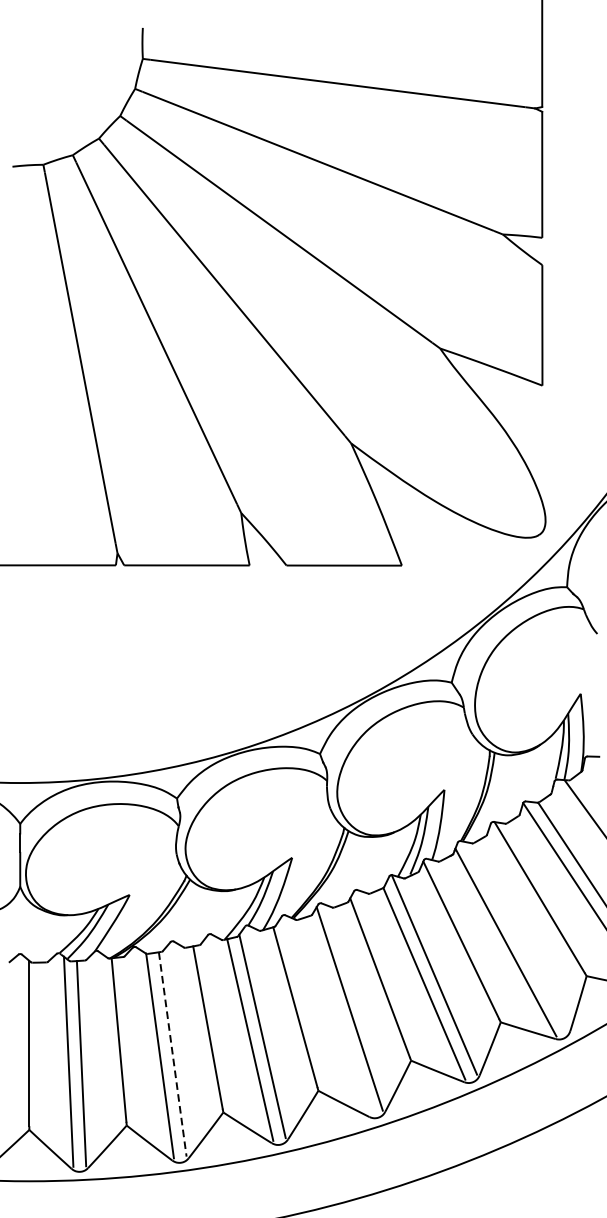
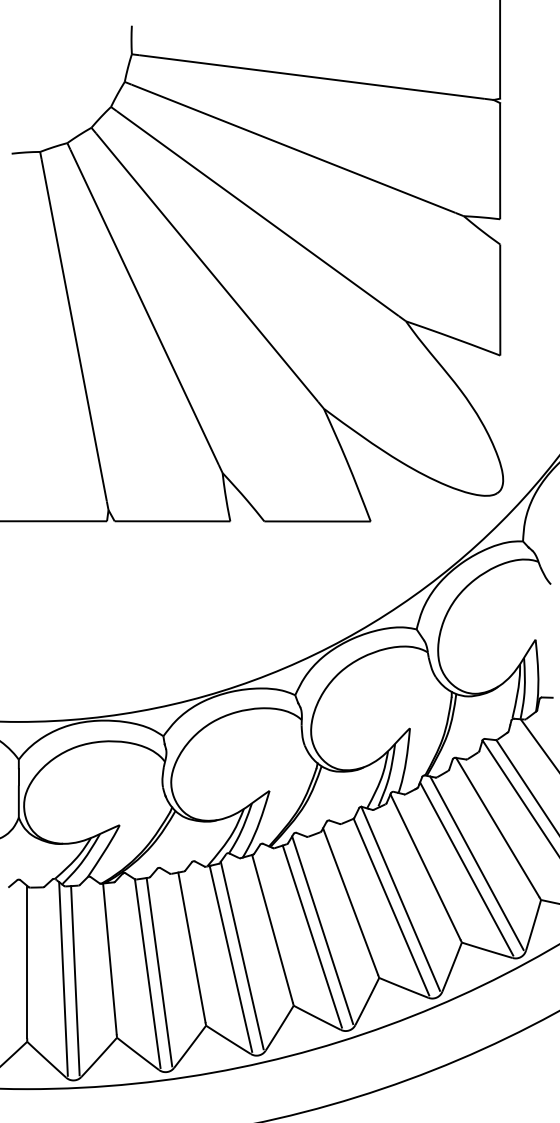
line: (516, 936) -> (476, 863), added
line: (337, 1015) -> (311, 936), added
line: (172, 1054) -> (159, 972), dashed -> solid

